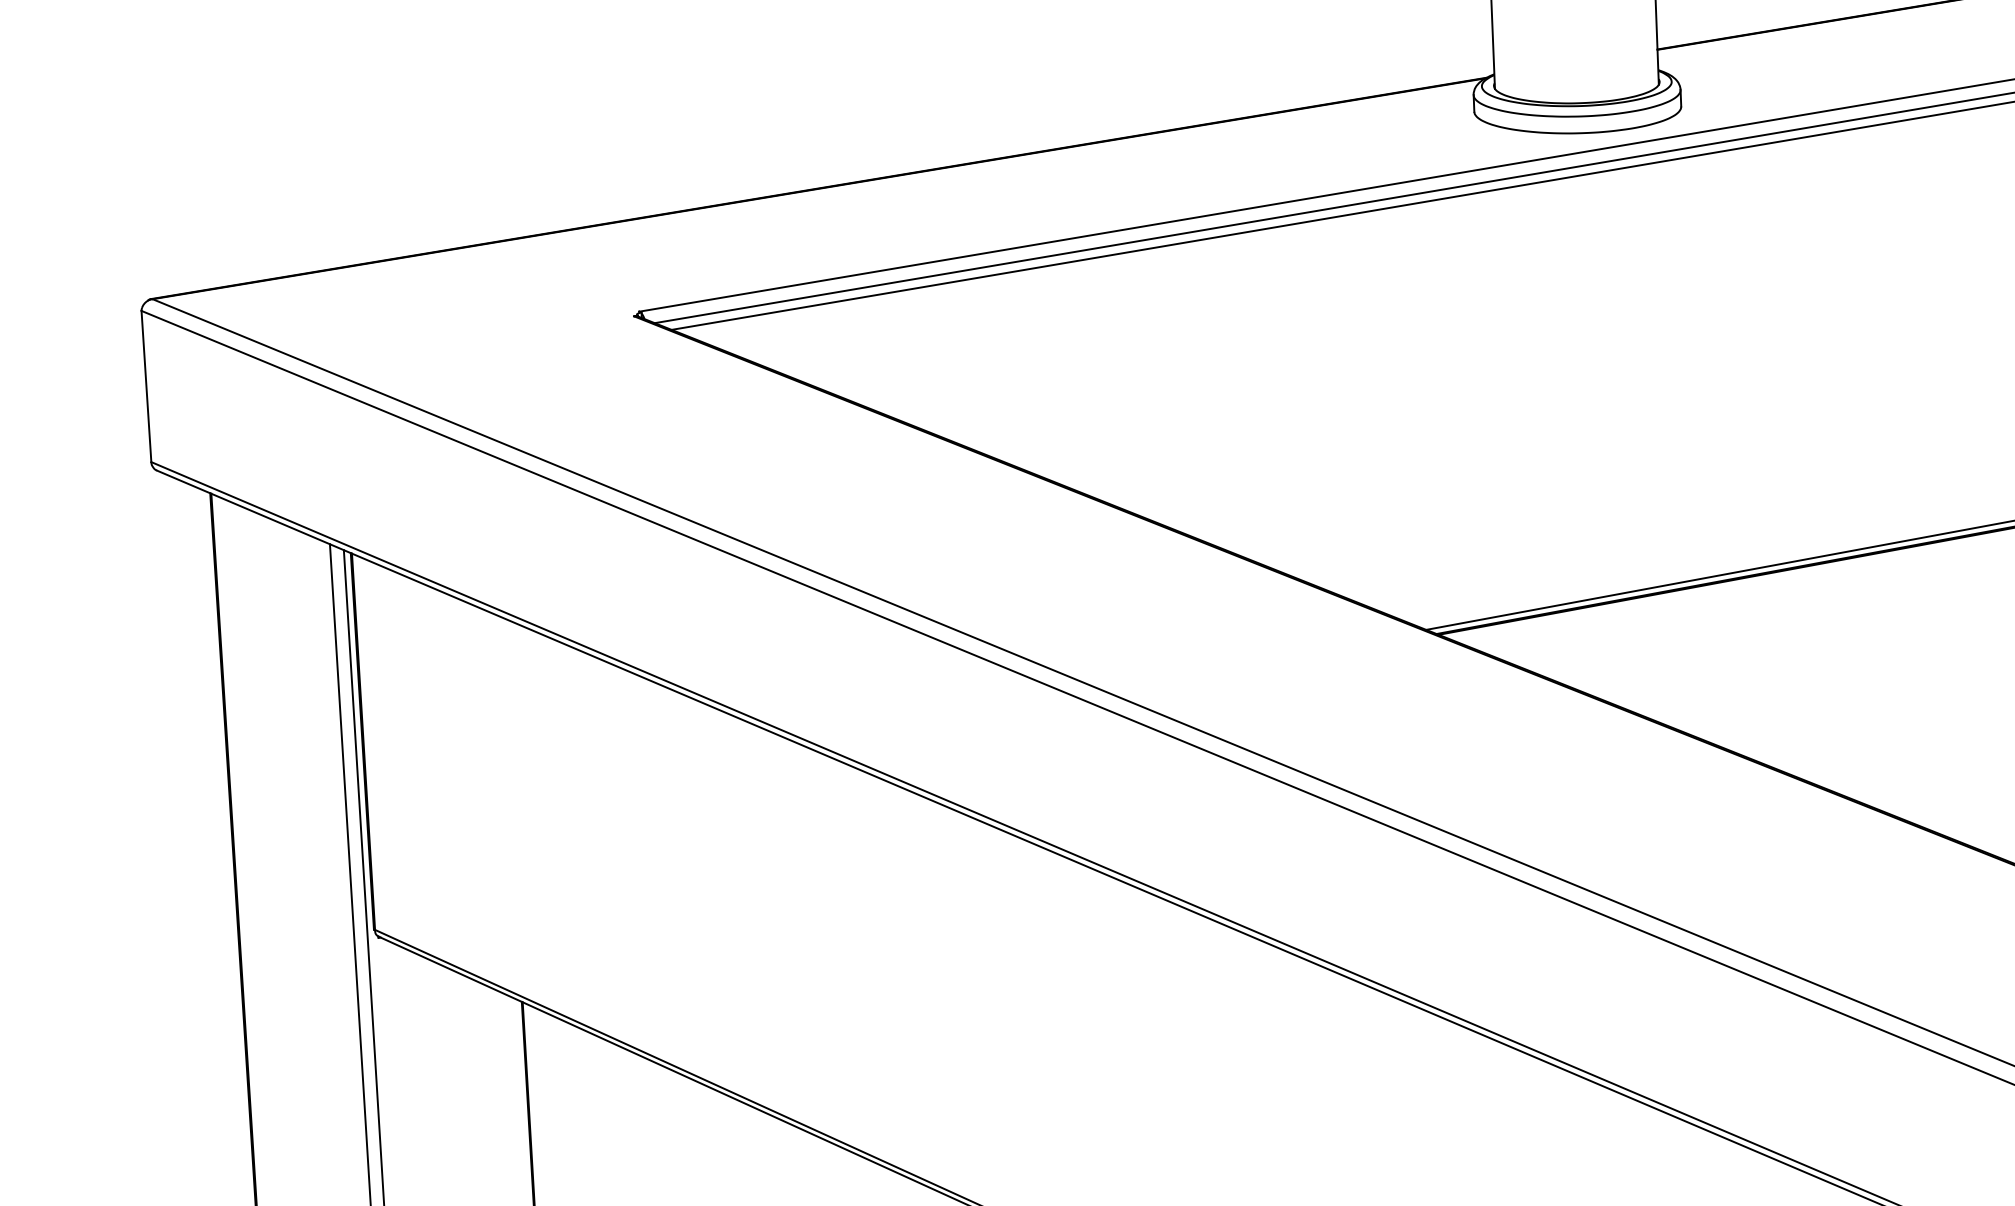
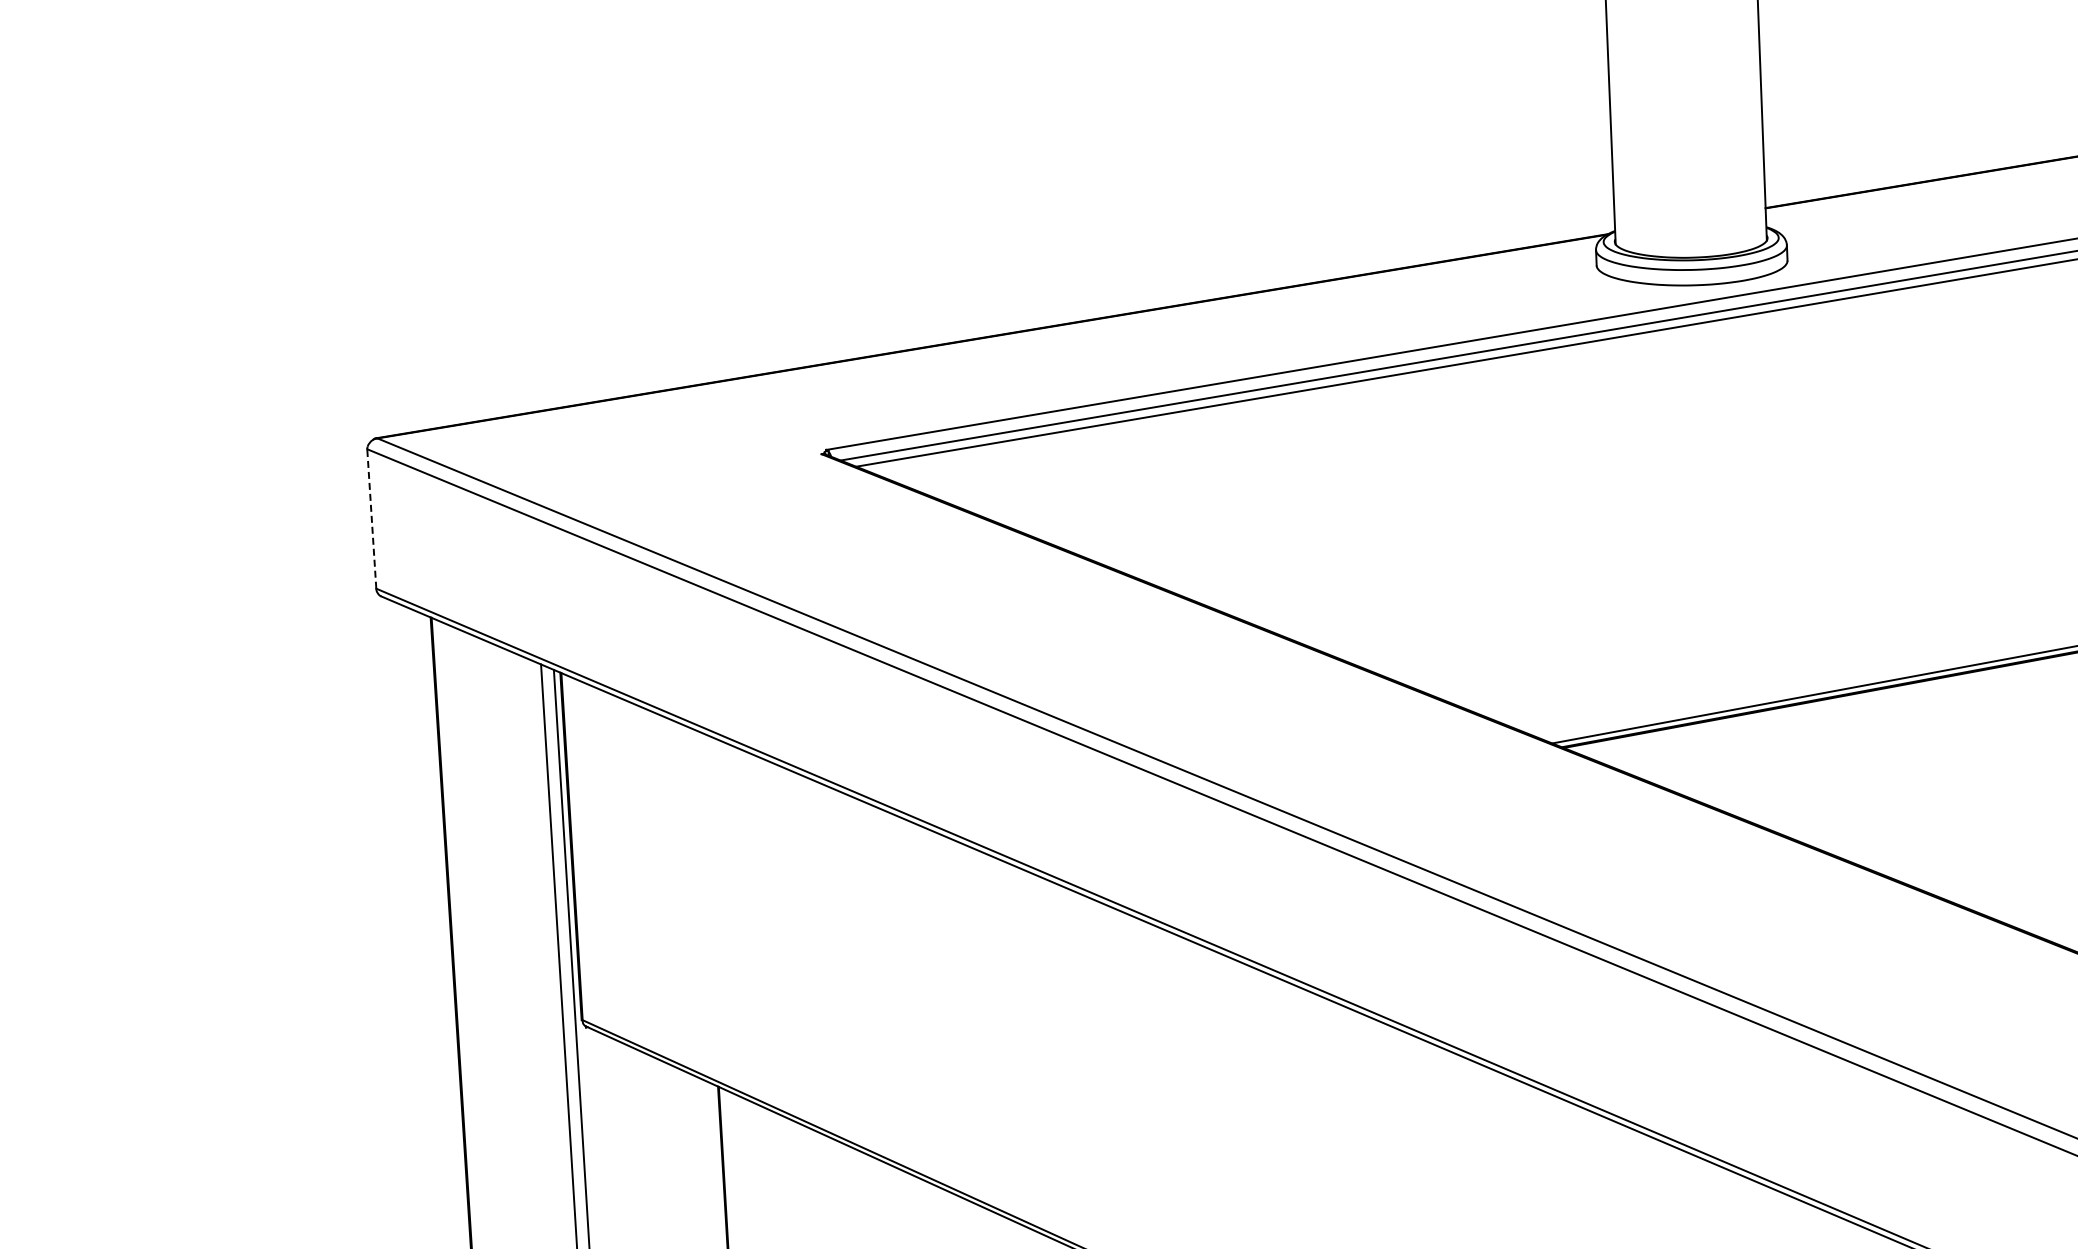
line: (146, 386) -> (371, 518), solid -> dashed

